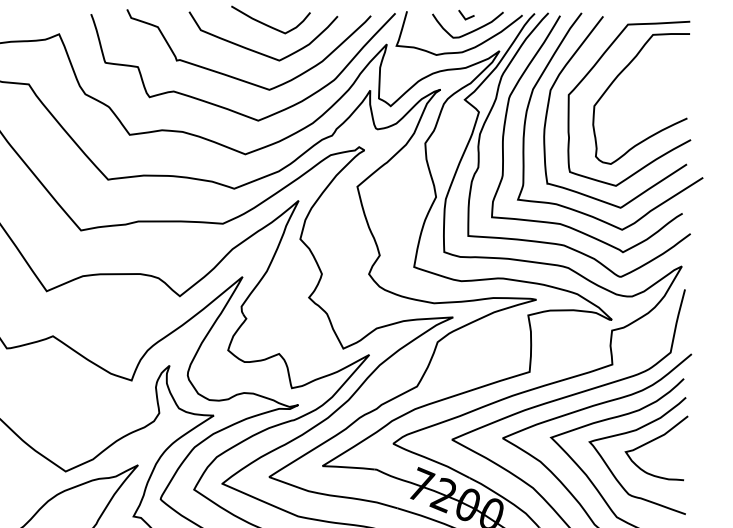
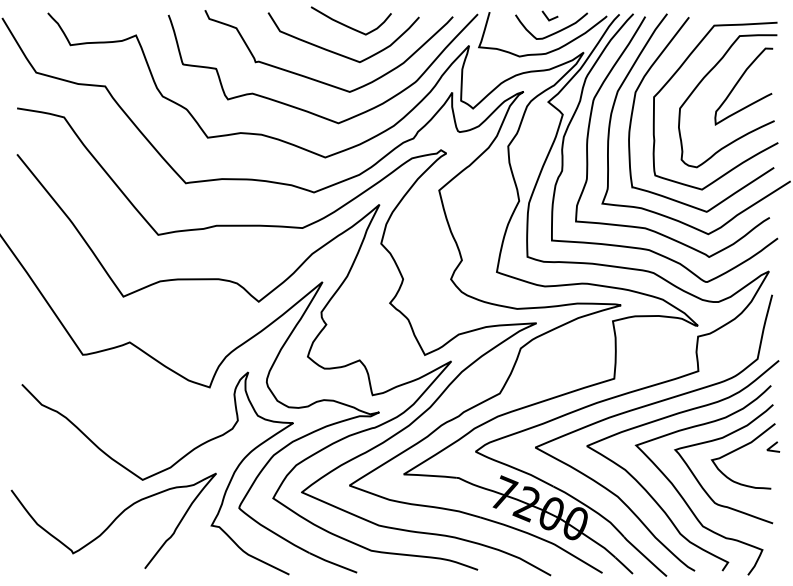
curve: (650, 82) -> (737, 84), added
line: (686, 438) -> (773, 446), added

